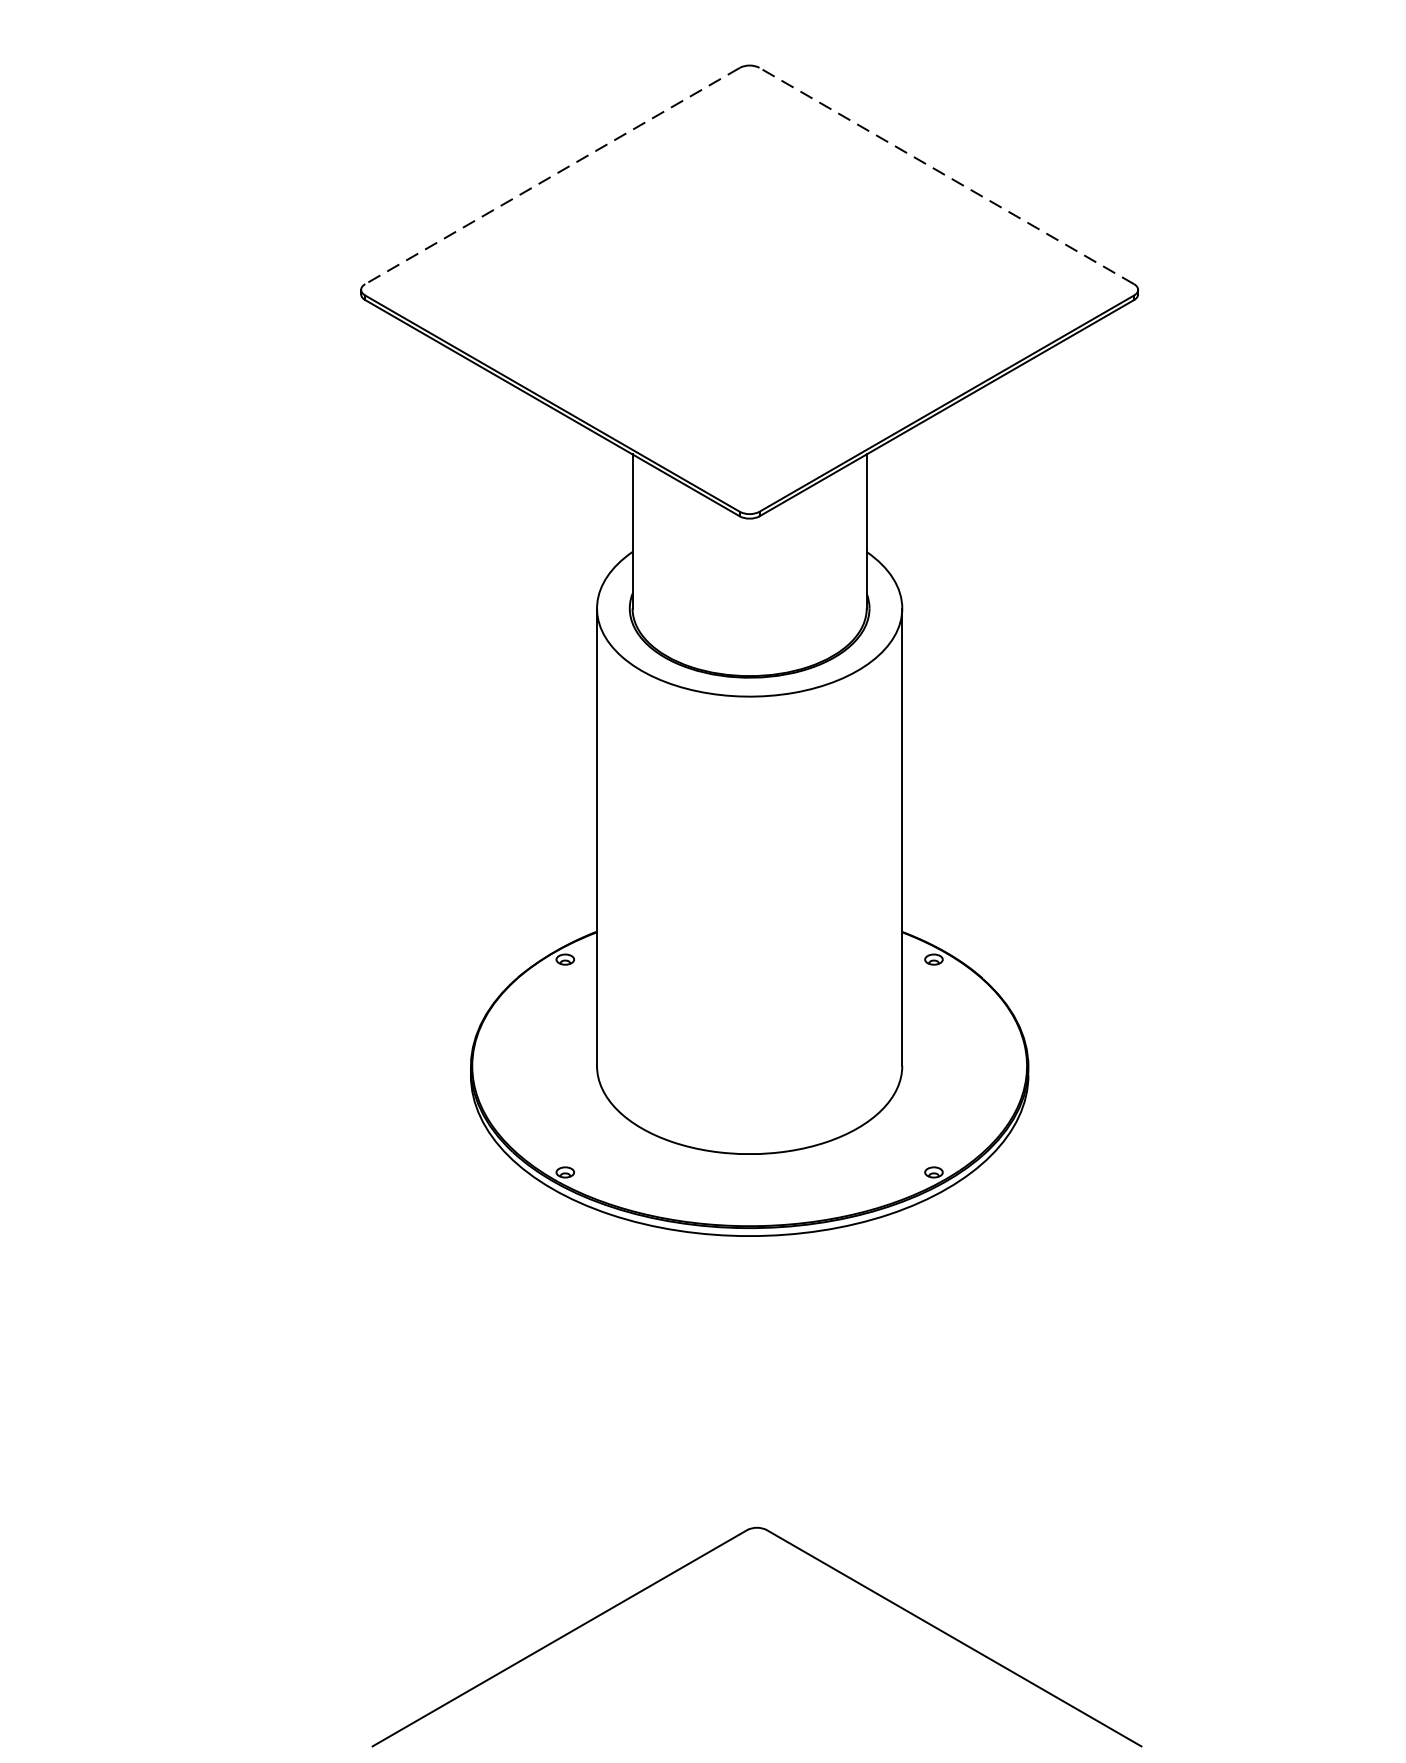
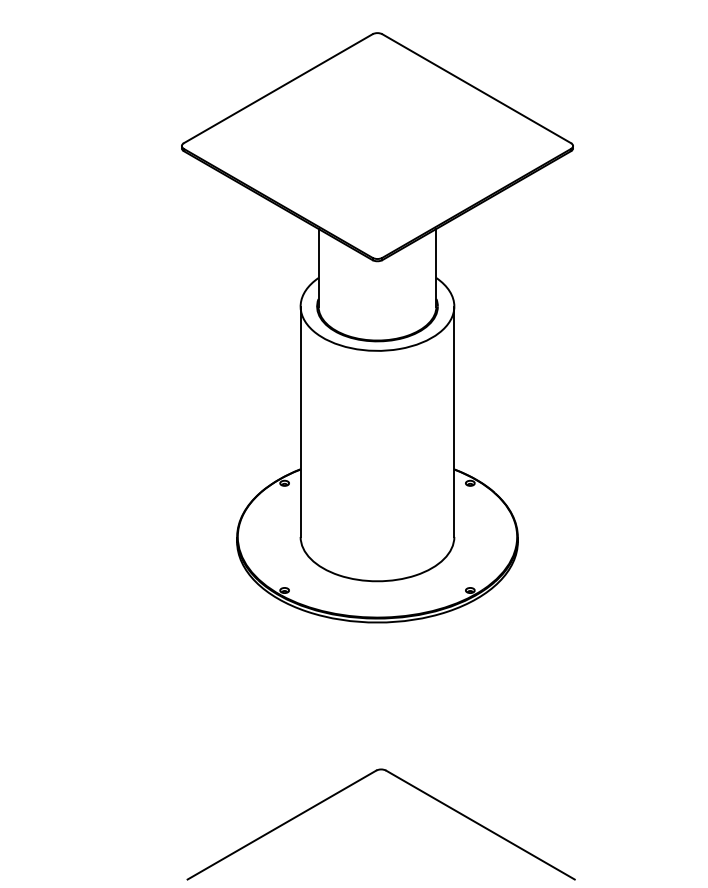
line: (553, 175) -> (278, 88), dashed -> solid
line: (946, 175) -> (476, 88), dashed -> solid

